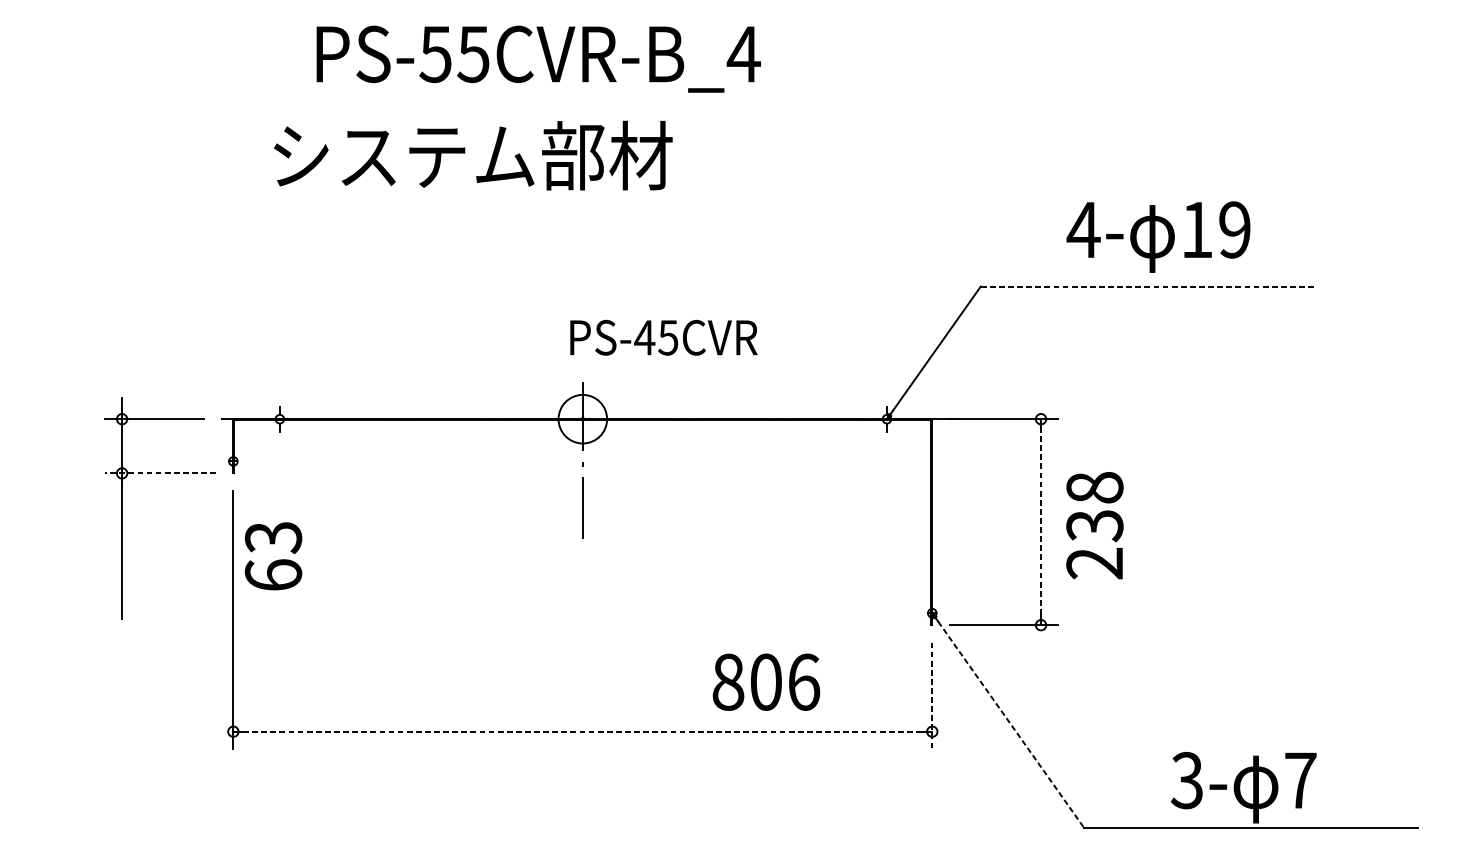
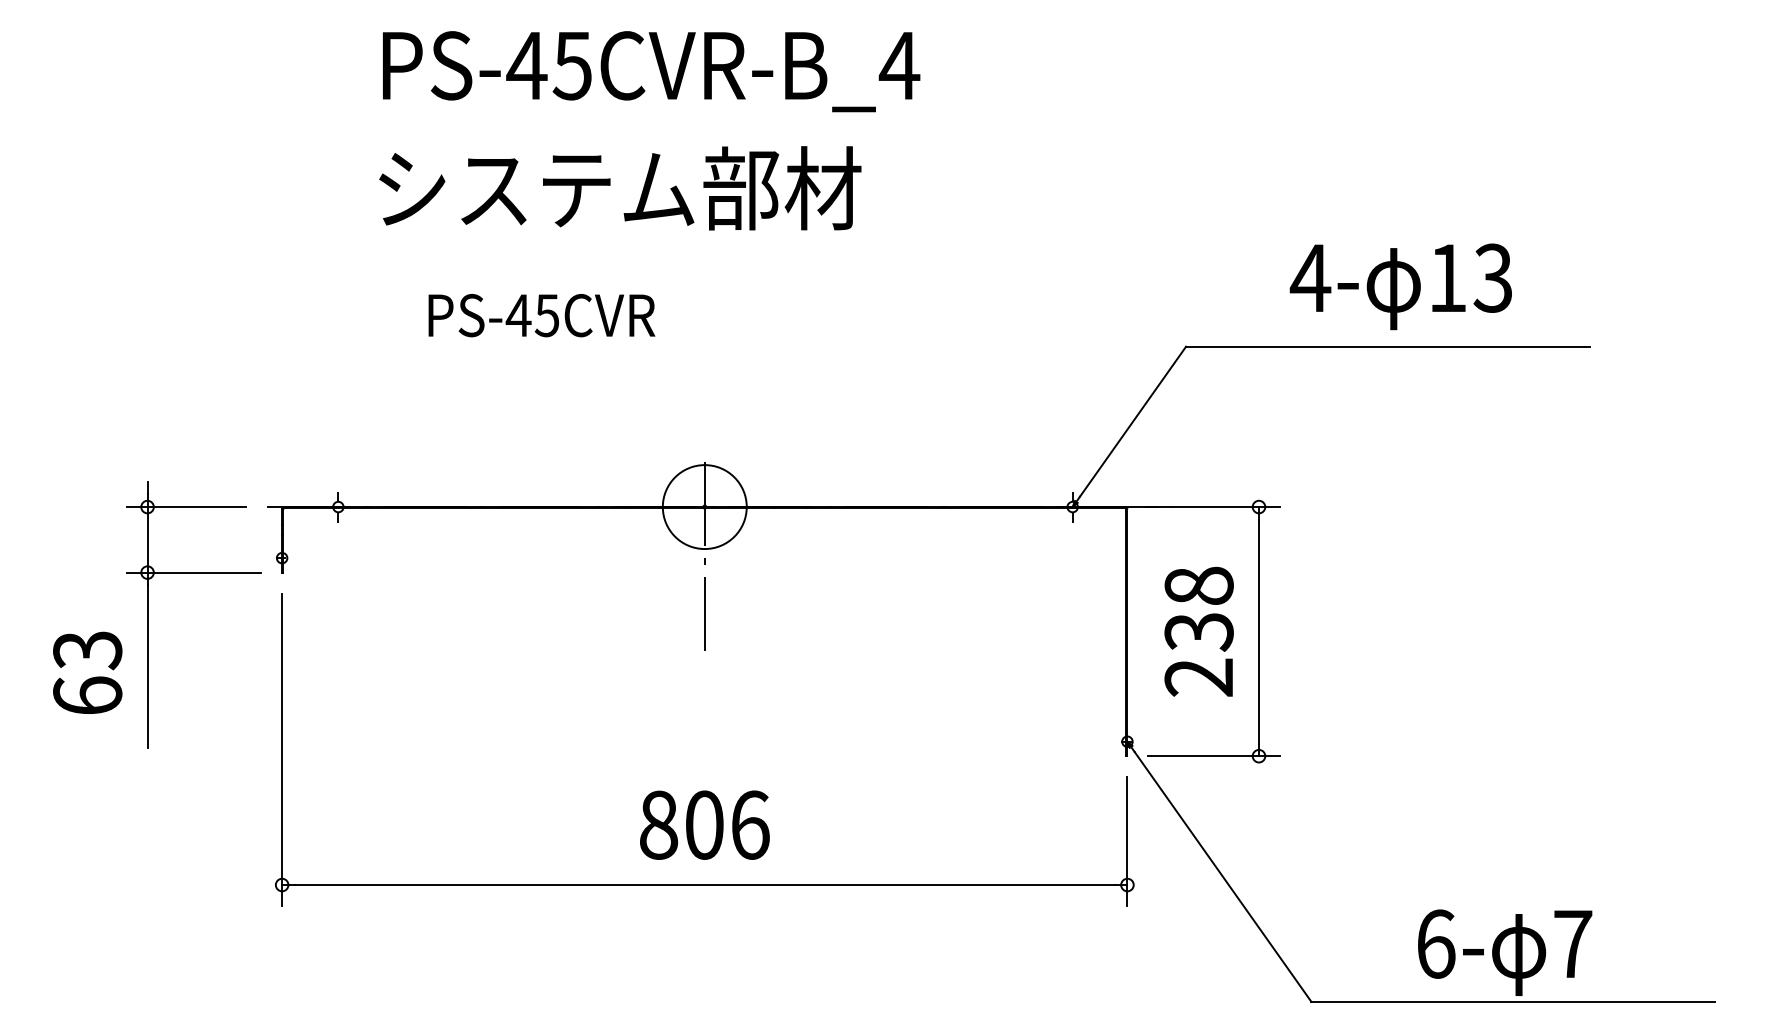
text: (435, 54) -> (526, 66), PS-55CVR-B_4 -> PS-45CVR-B_4
text: (473, 155) -> (620, 188), moved
text: (1234, 229) -> (1492, 277), 19 -> 13
line: (1147, 286) -> (1387, 346), dashed -> solid
text: (663, 337) -> (541, 315), moved
circle: (582, 419) -> (704, 507), size x1.43
line: (160, 473) -> (193, 572), dashed -> solid
line: (1041, 522) -> (1259, 631), dashed -> solid
text: (1094, 525) -> (1198, 631), moved
text: (273, 555) -> (87, 672), moved
text: (766, 681) -> (704, 824), moved
line: (932, 696) -> (1127, 842), dashed -> solid
line: (1011, 725) -> (1223, 877), dashed -> solid
line: (582, 732) -> (704, 885), dashed -> solid
text: (1186, 780) -> (1435, 943), 3- -> 6-

